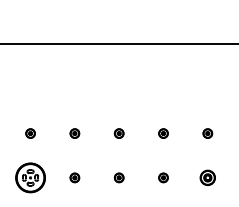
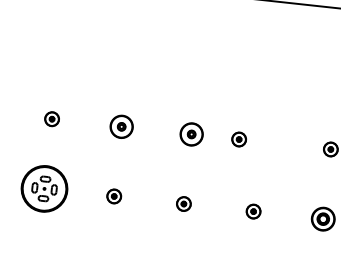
part: (74, 133) -> (121, 126), size x1.6
part: (118, 133) -> (190, 134), size x1.6
part: (163, 133) -> (239, 139), moved

